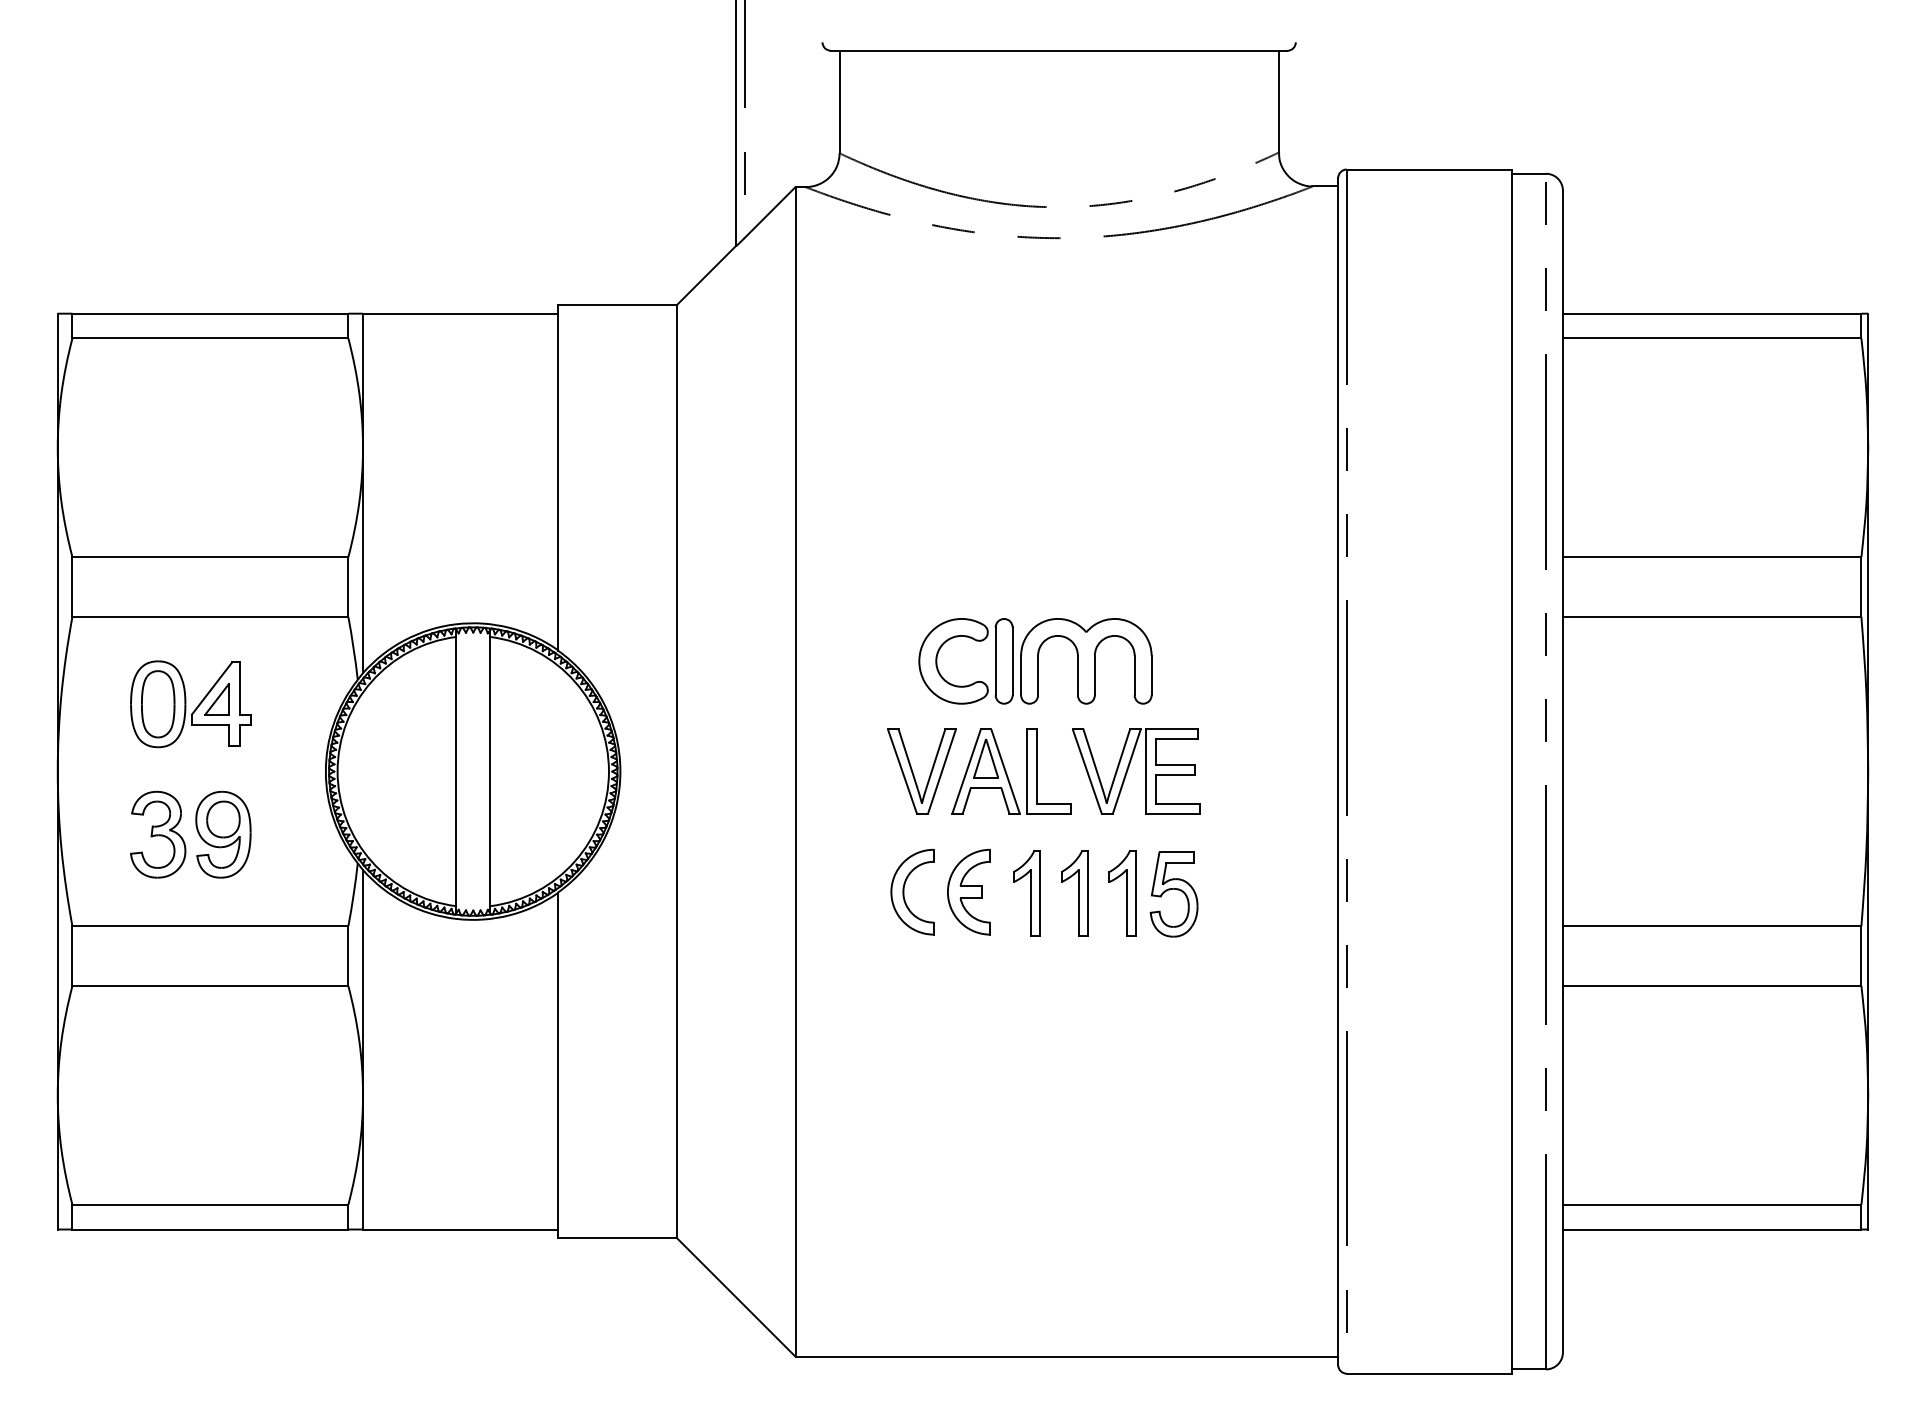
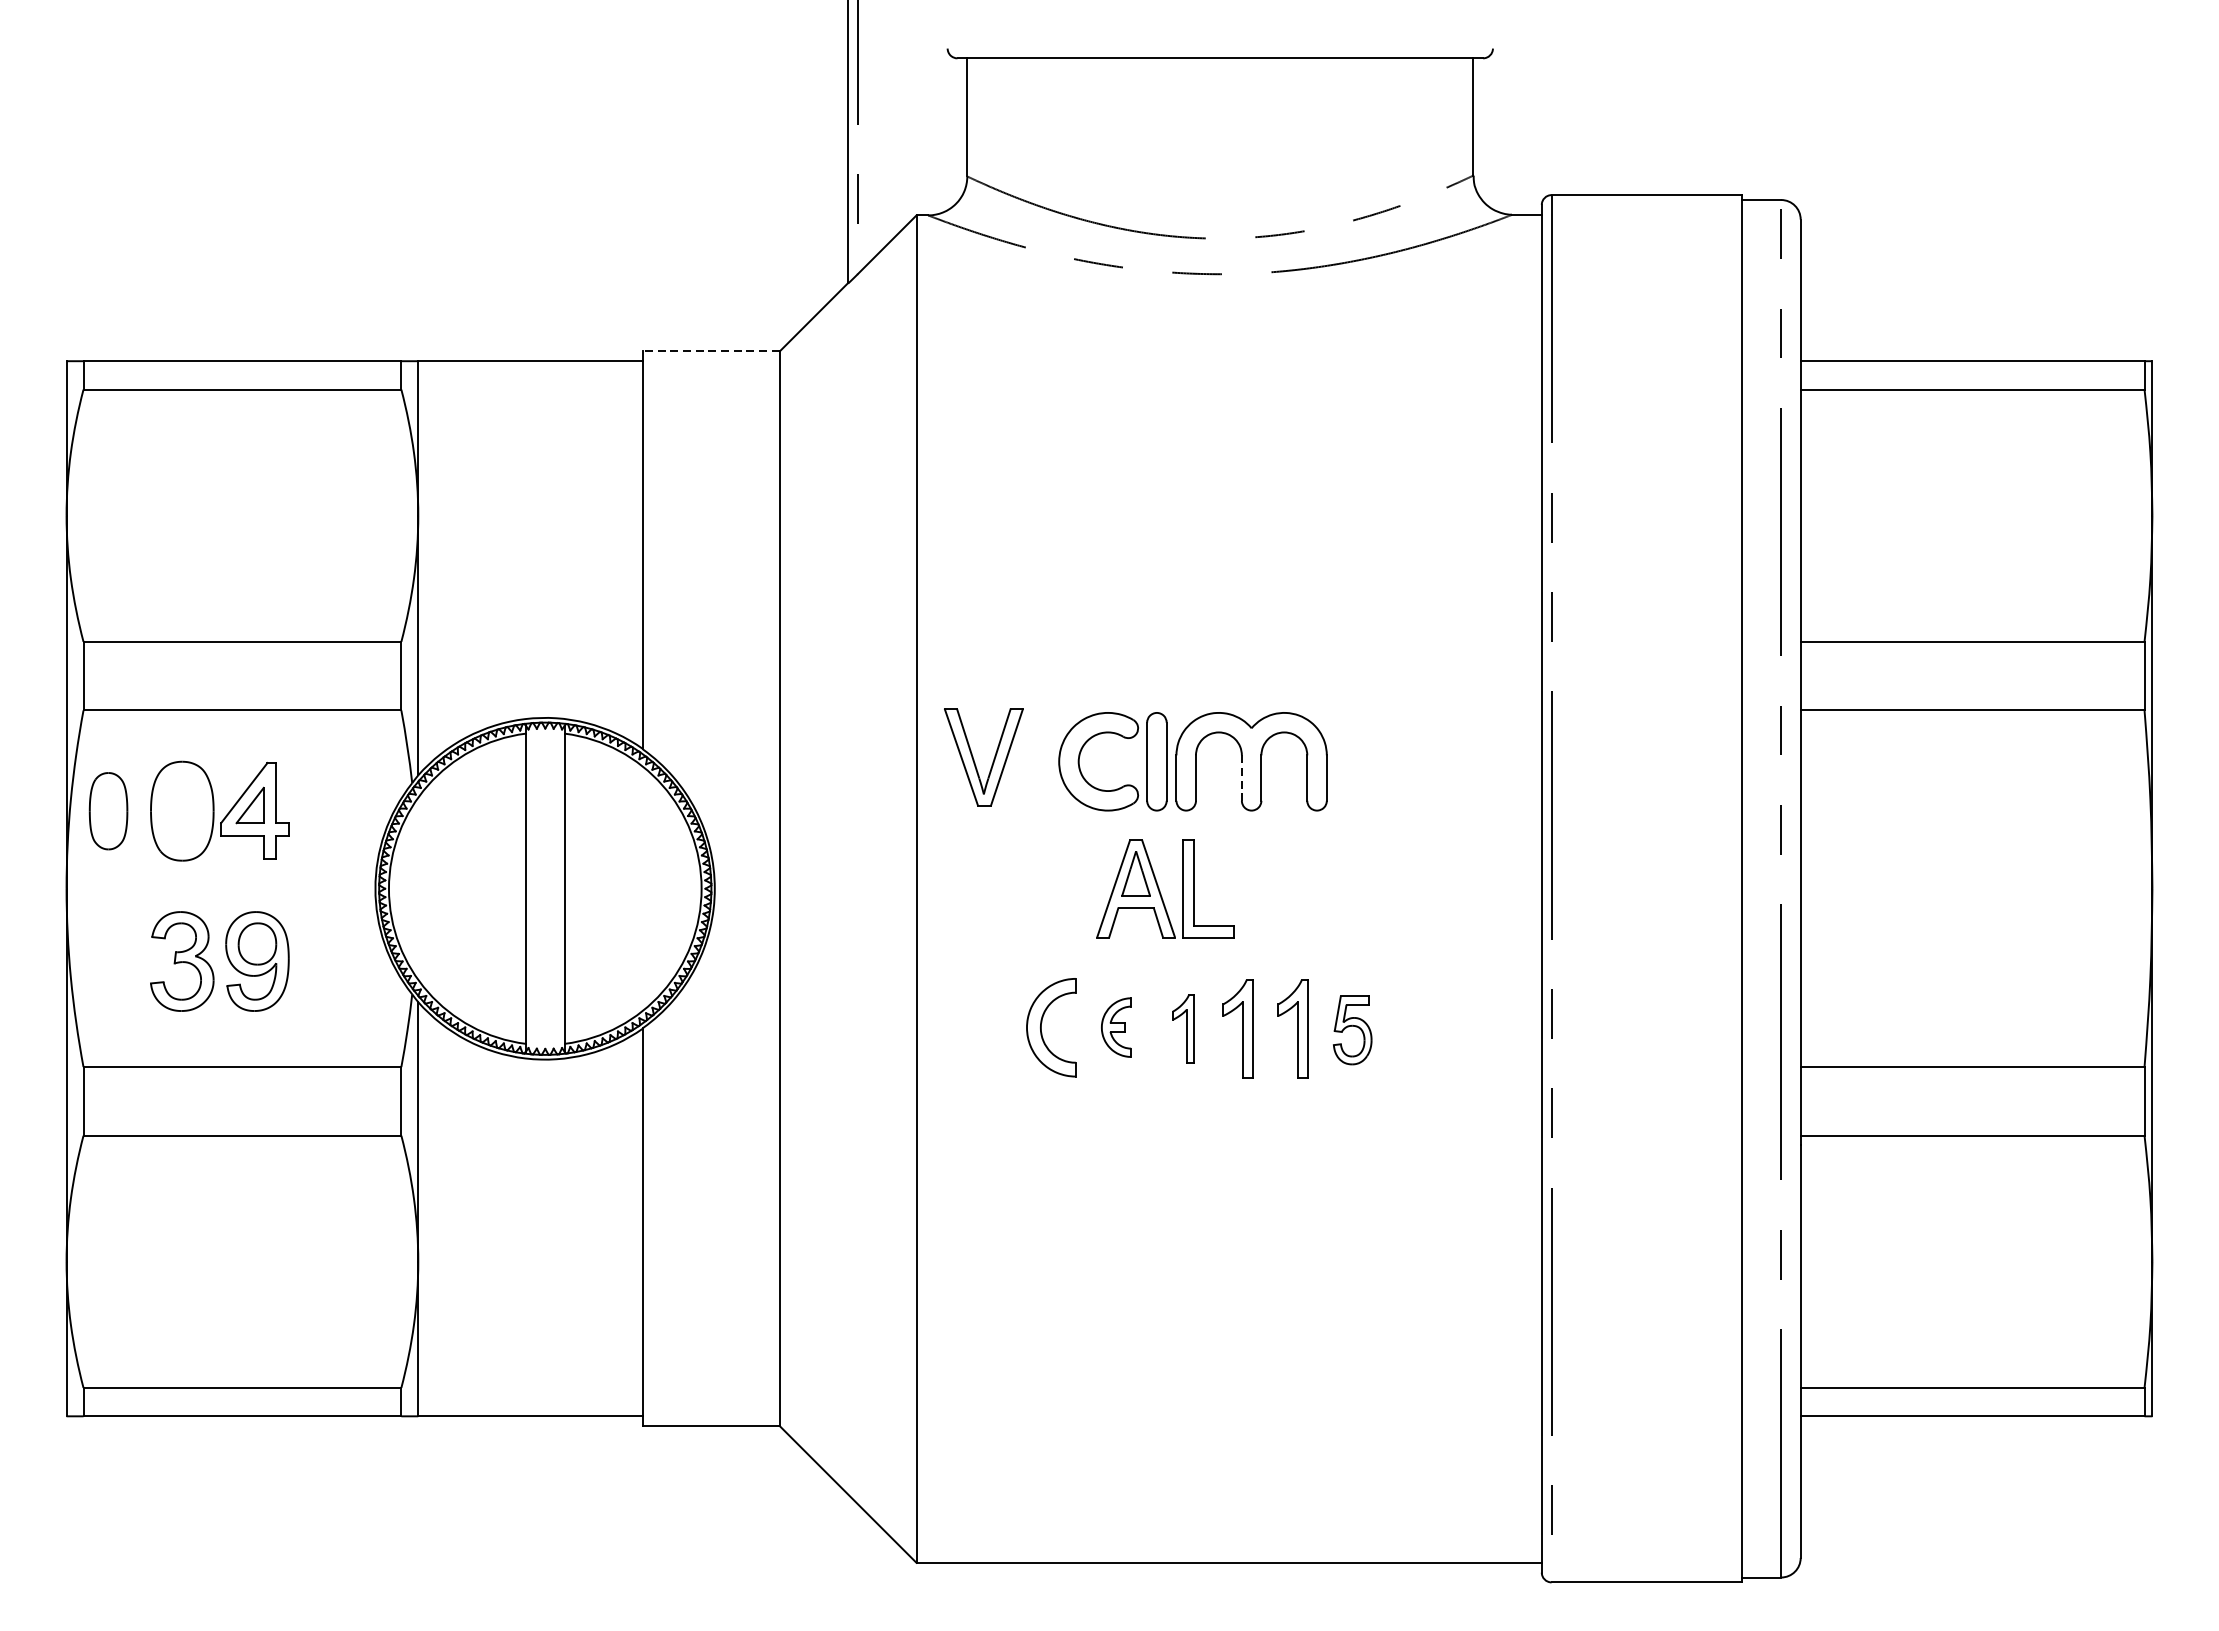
line: (616, 305) -> (710, 351), solid -> dashed
line: (1077, 675) -> (1241, 778), solid -> dashed
part: (158, 704) -> (108, 811), moved
part: (1129, 767) -> (1301, 884), removed
part: (913, 771) -> (974, 757), moved
part: (968, 891) -> (1115, 1026), size x0.6
part: (1026, 893) -> (1182, 1029), size x0.7
part: (1173, 894) -> (1352, 1030), size x0.7

